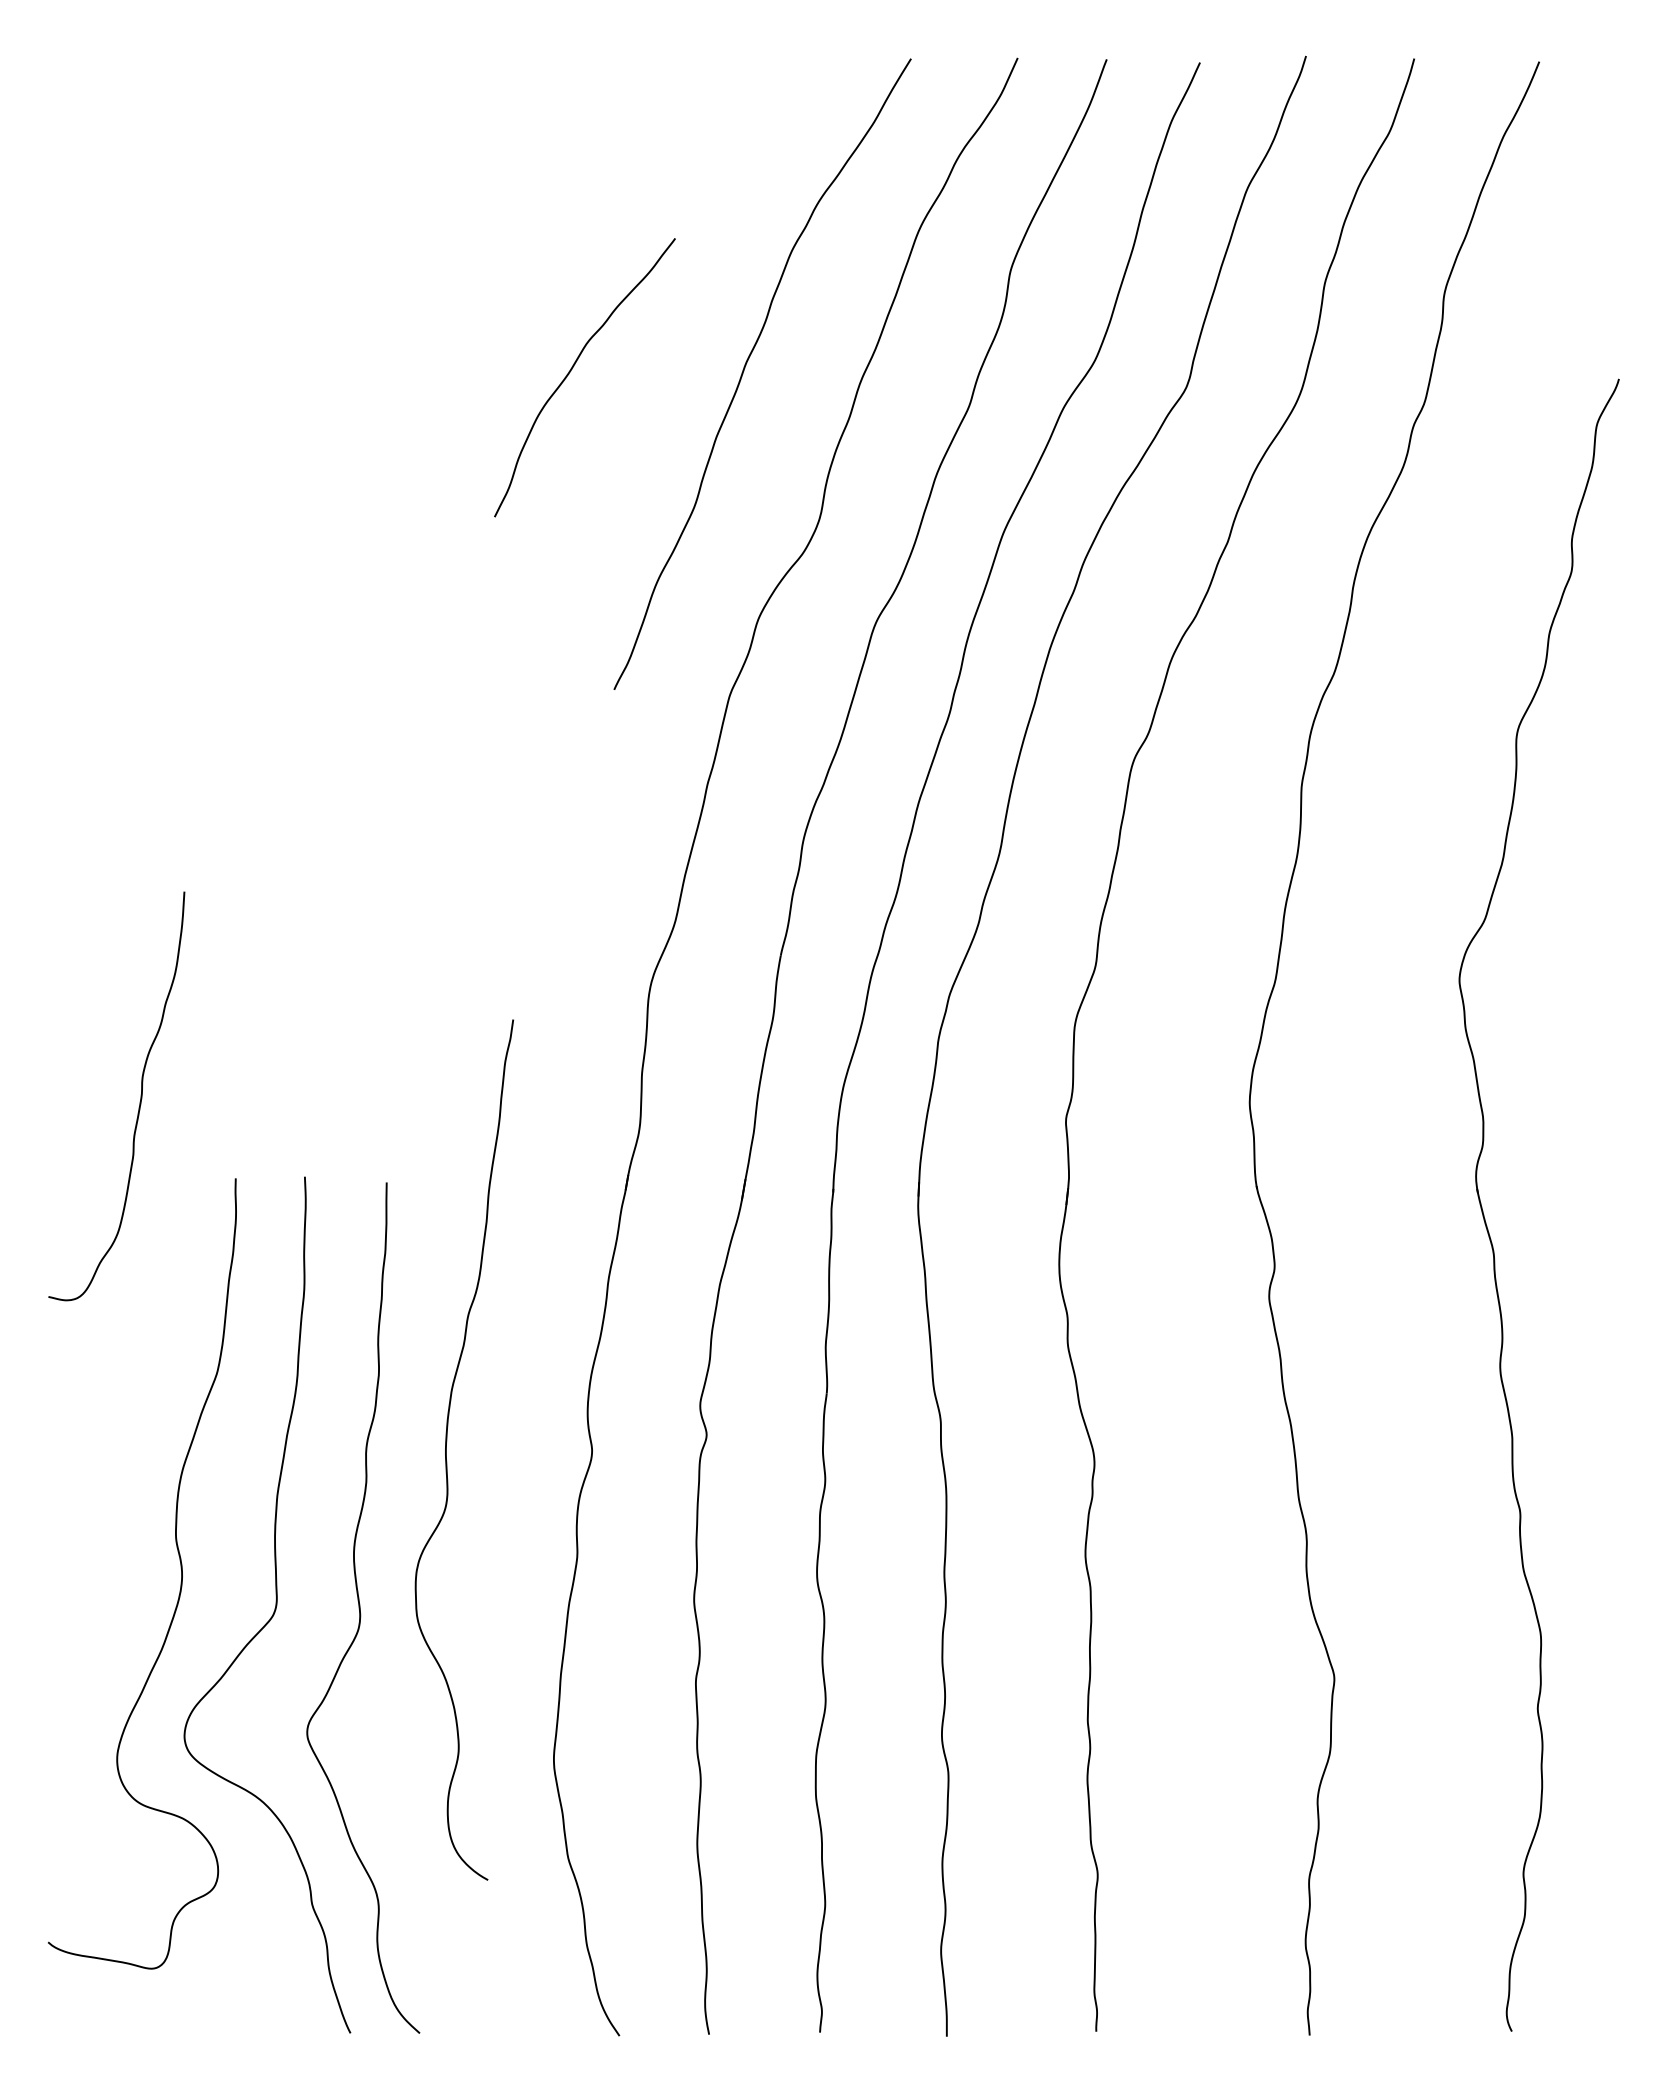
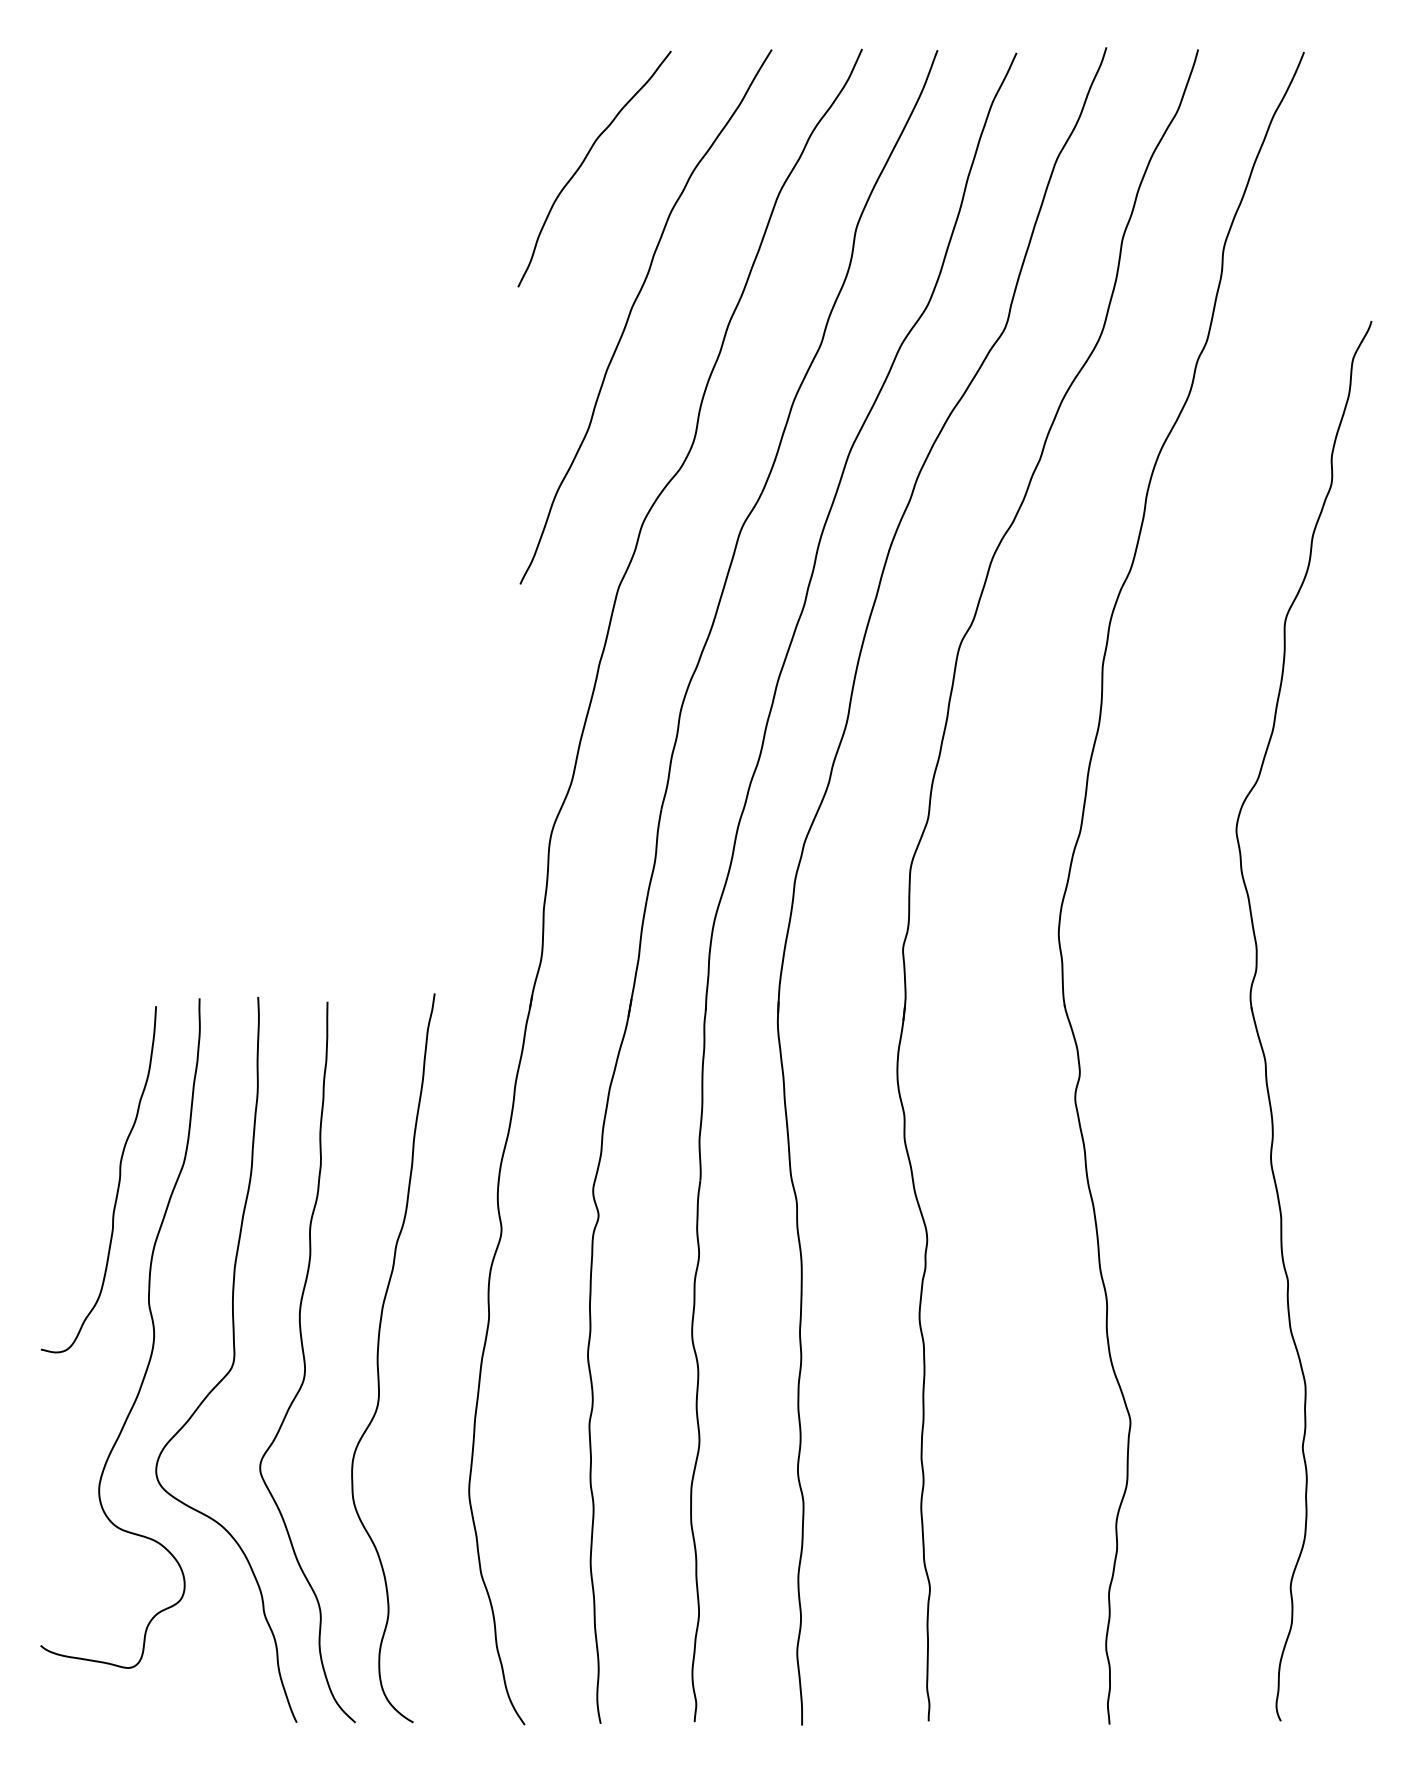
curve: (571, 371) -> (583, 163), moved
curve: (139, 1101) -> (118, 1183), moved
curve: (446, 1449) -> (378, 1357), moved

